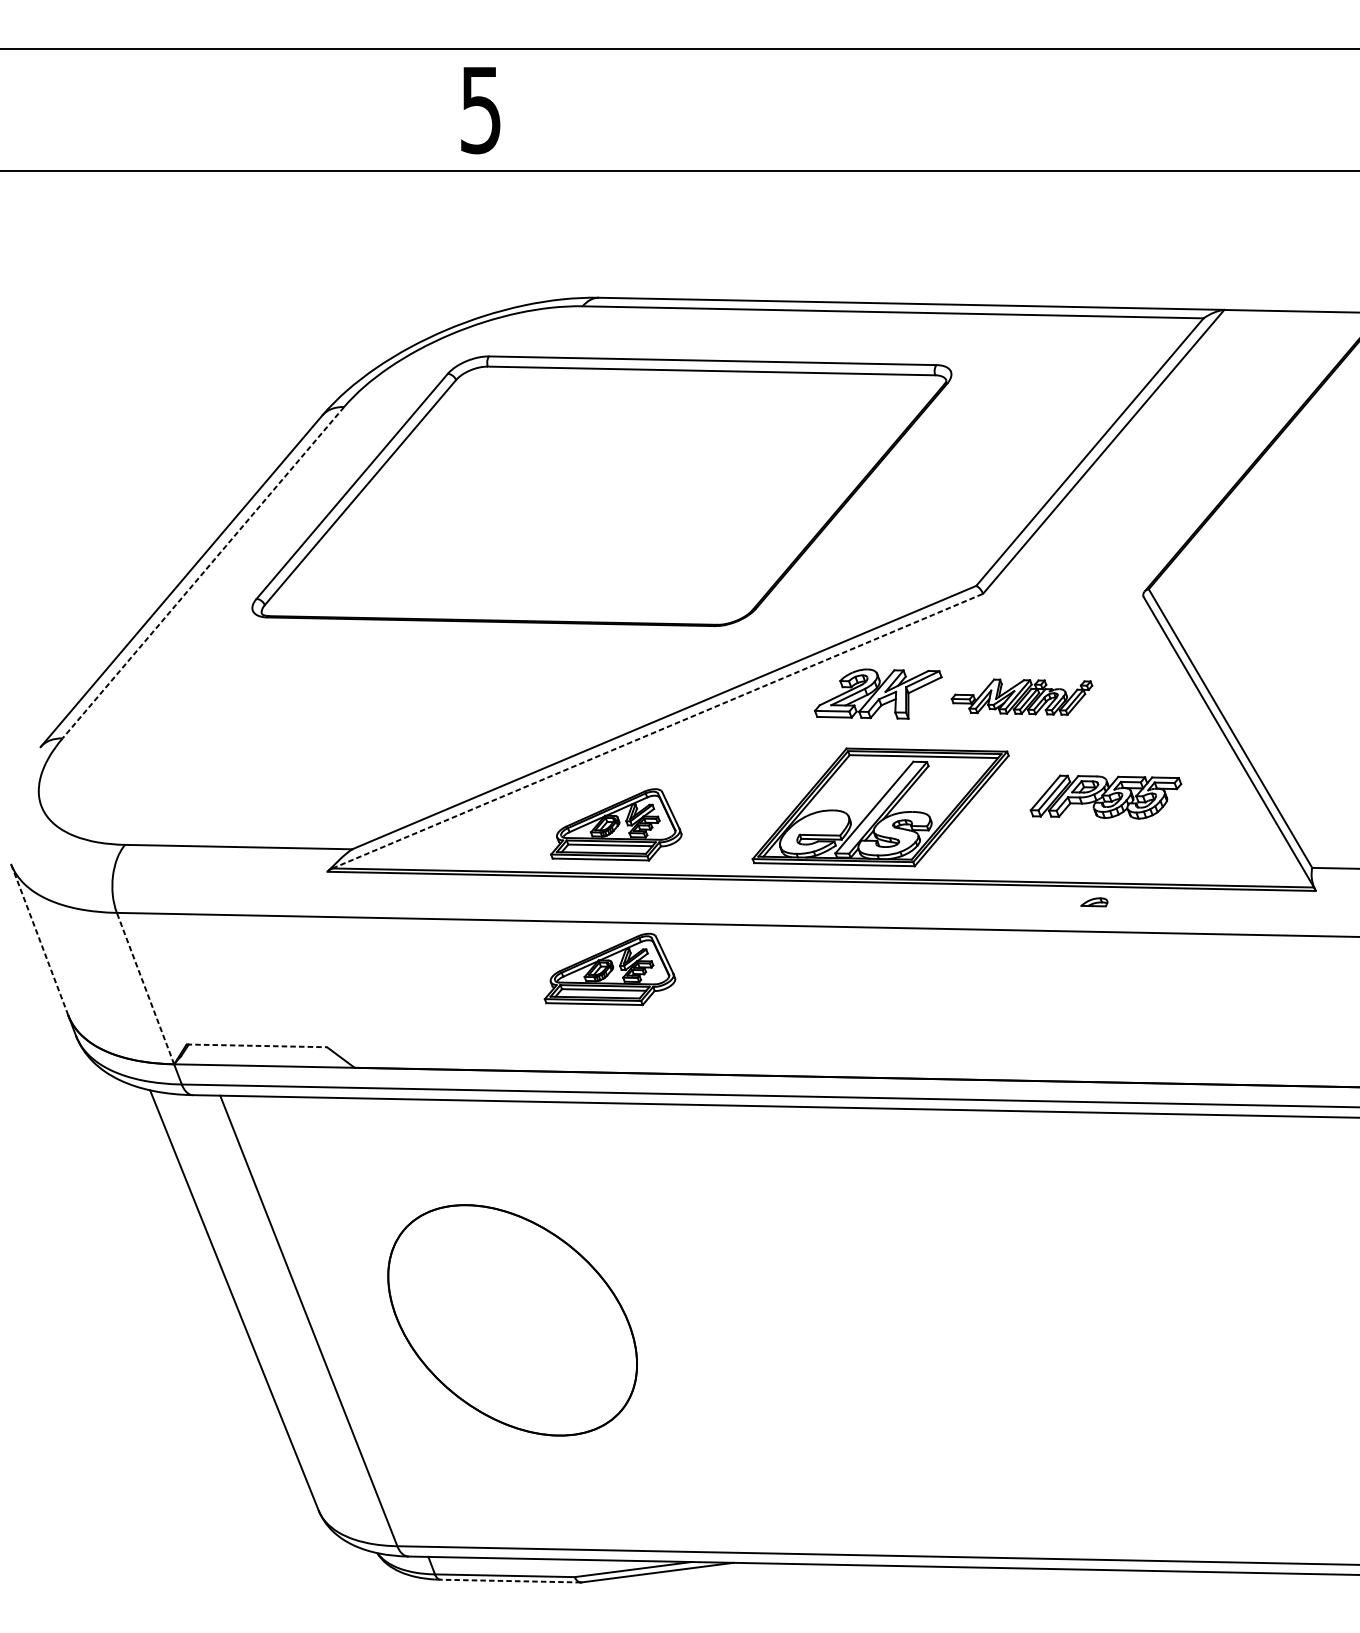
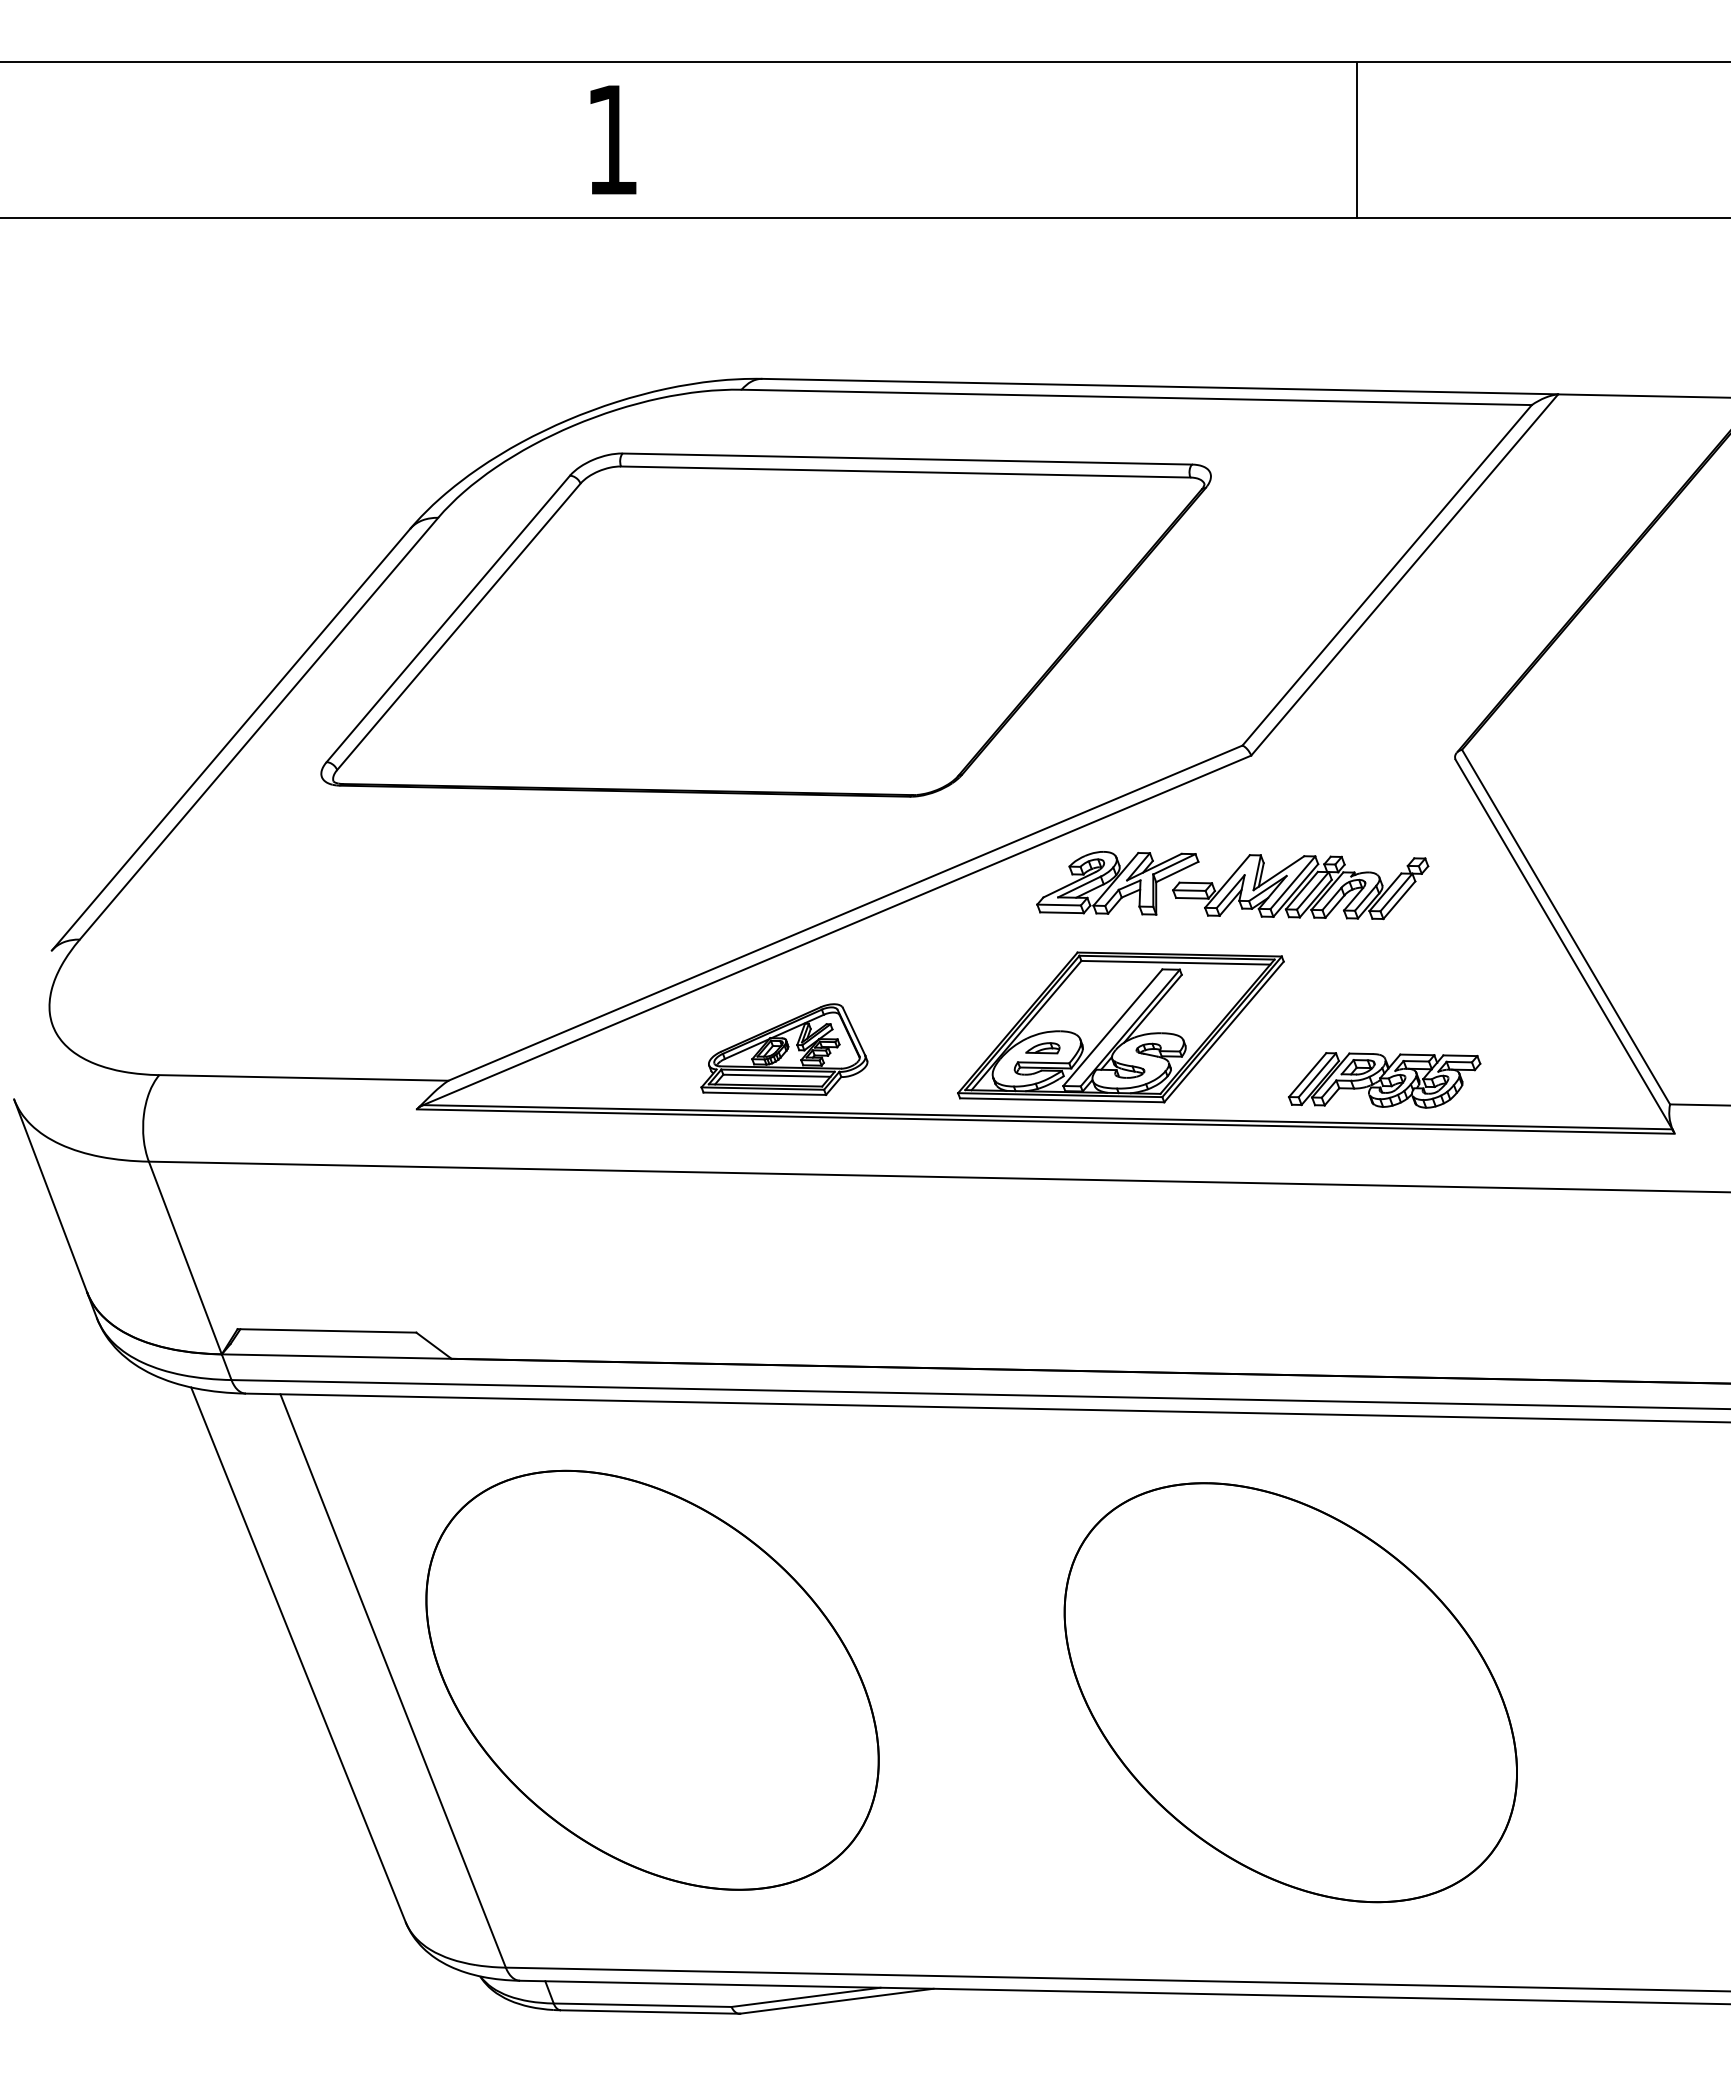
text: (480, 110) -> (611, 140), 5 -> 1
line: (1066, 110) -> (1357, 140), added
line: (203, 572) -> (259, 728), dashed -> solid
part: (1021, 697) -> (1300, 887), size x1.43
line: (657, 731) -> (837, 930), dashed -> solid
part: (1105, 797) -> (1384, 1080), moved
part: (1094, 902) -> (1042, 1048), moved
line: (39, 939) -> (50, 1195), dashed -> solid
part: (610, 969) -> (776, 1233), removed
line: (145, 988) -> (185, 1257), dashed -> solid
line: (257, 1045) -> (327, 1330), dashed -> solid
part: (512, 1319) -> (652, 1679), size x1.43
part: (1013, 1330) -> (1290, 1692), added
line: (510, 1581) -> (649, 2012), dashed -> solid

